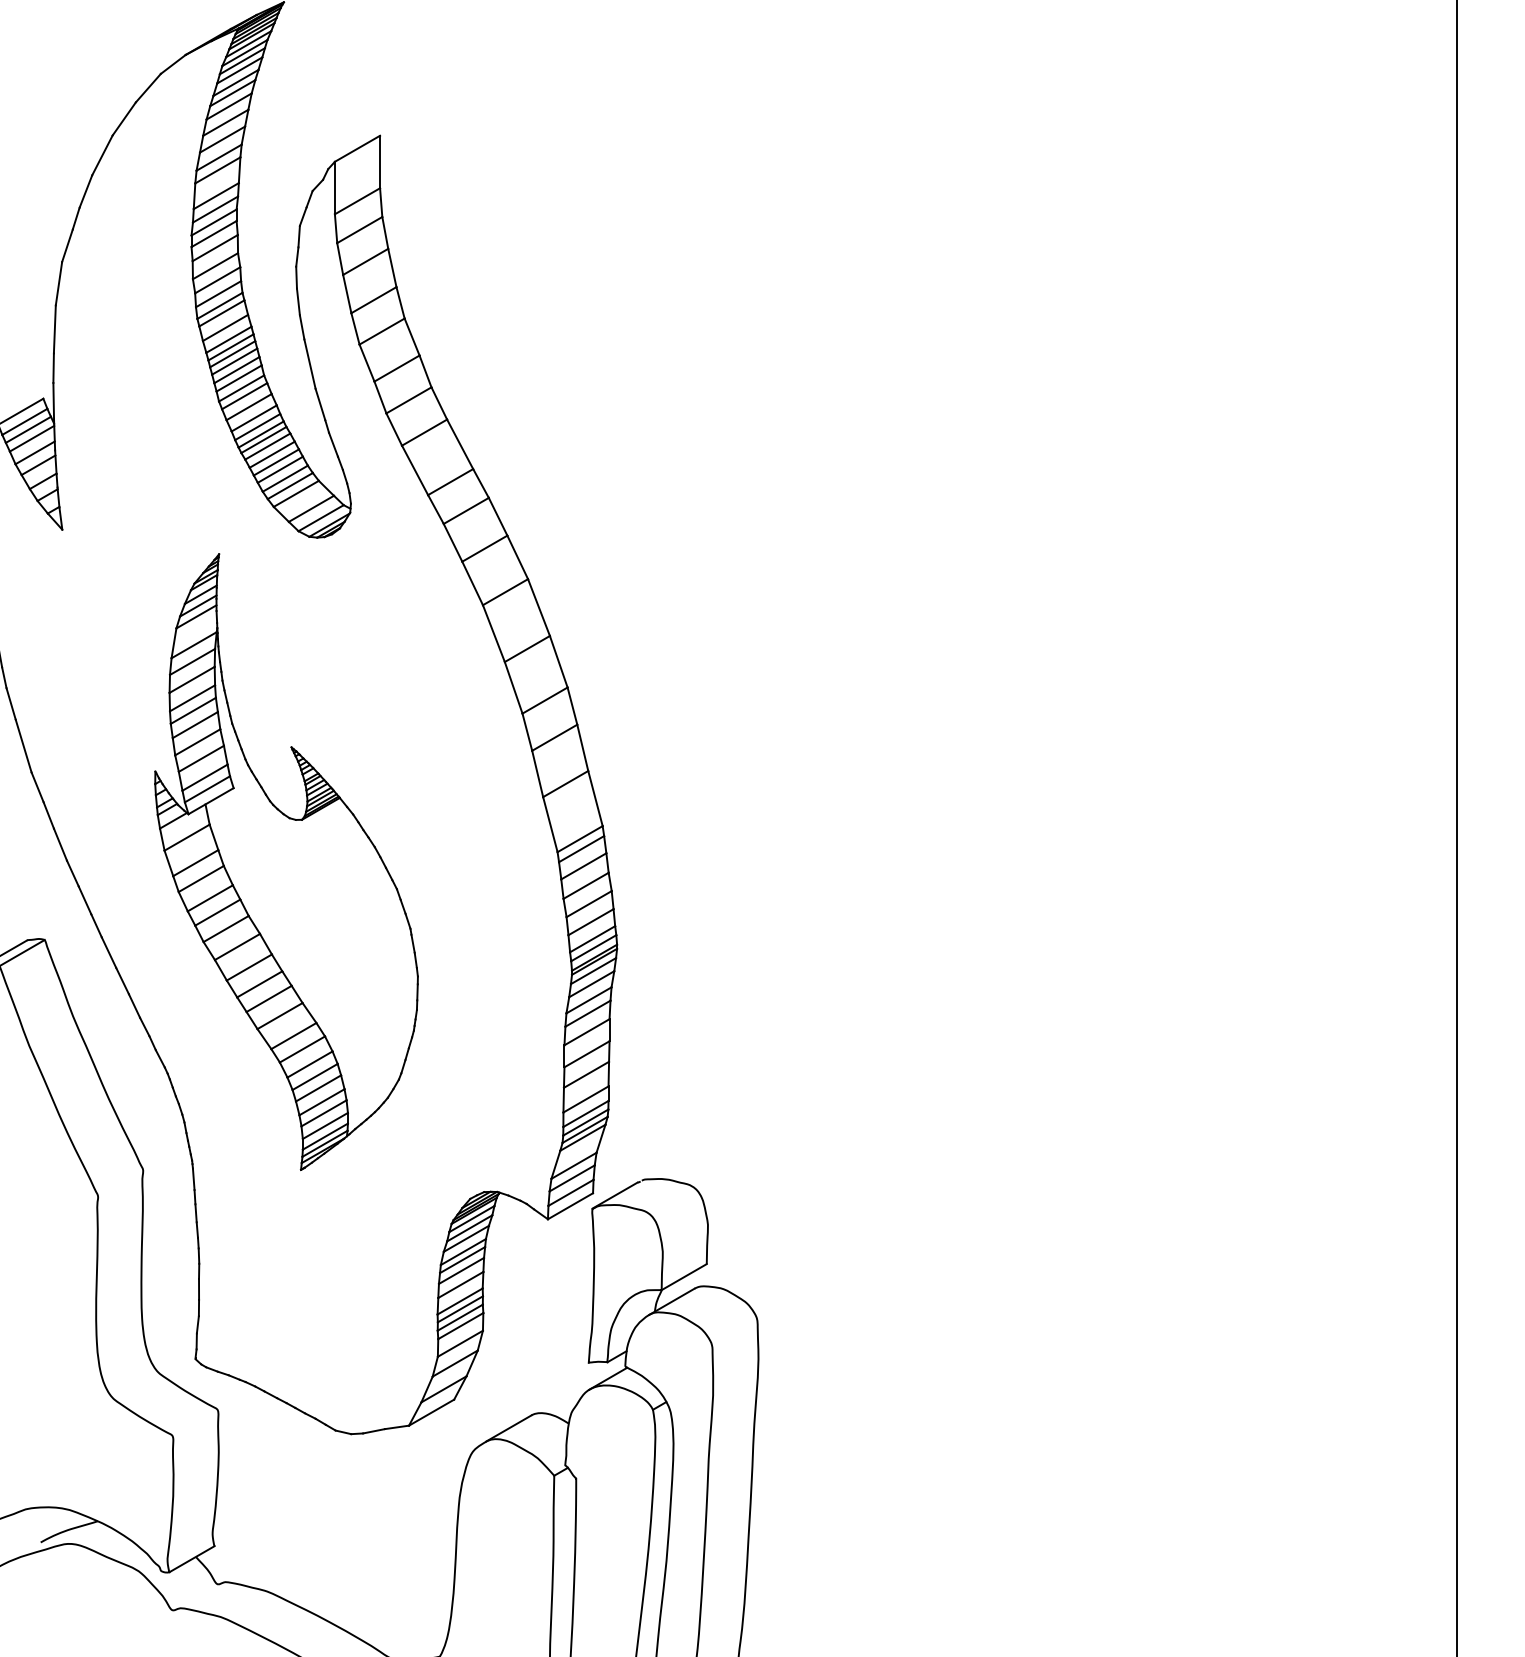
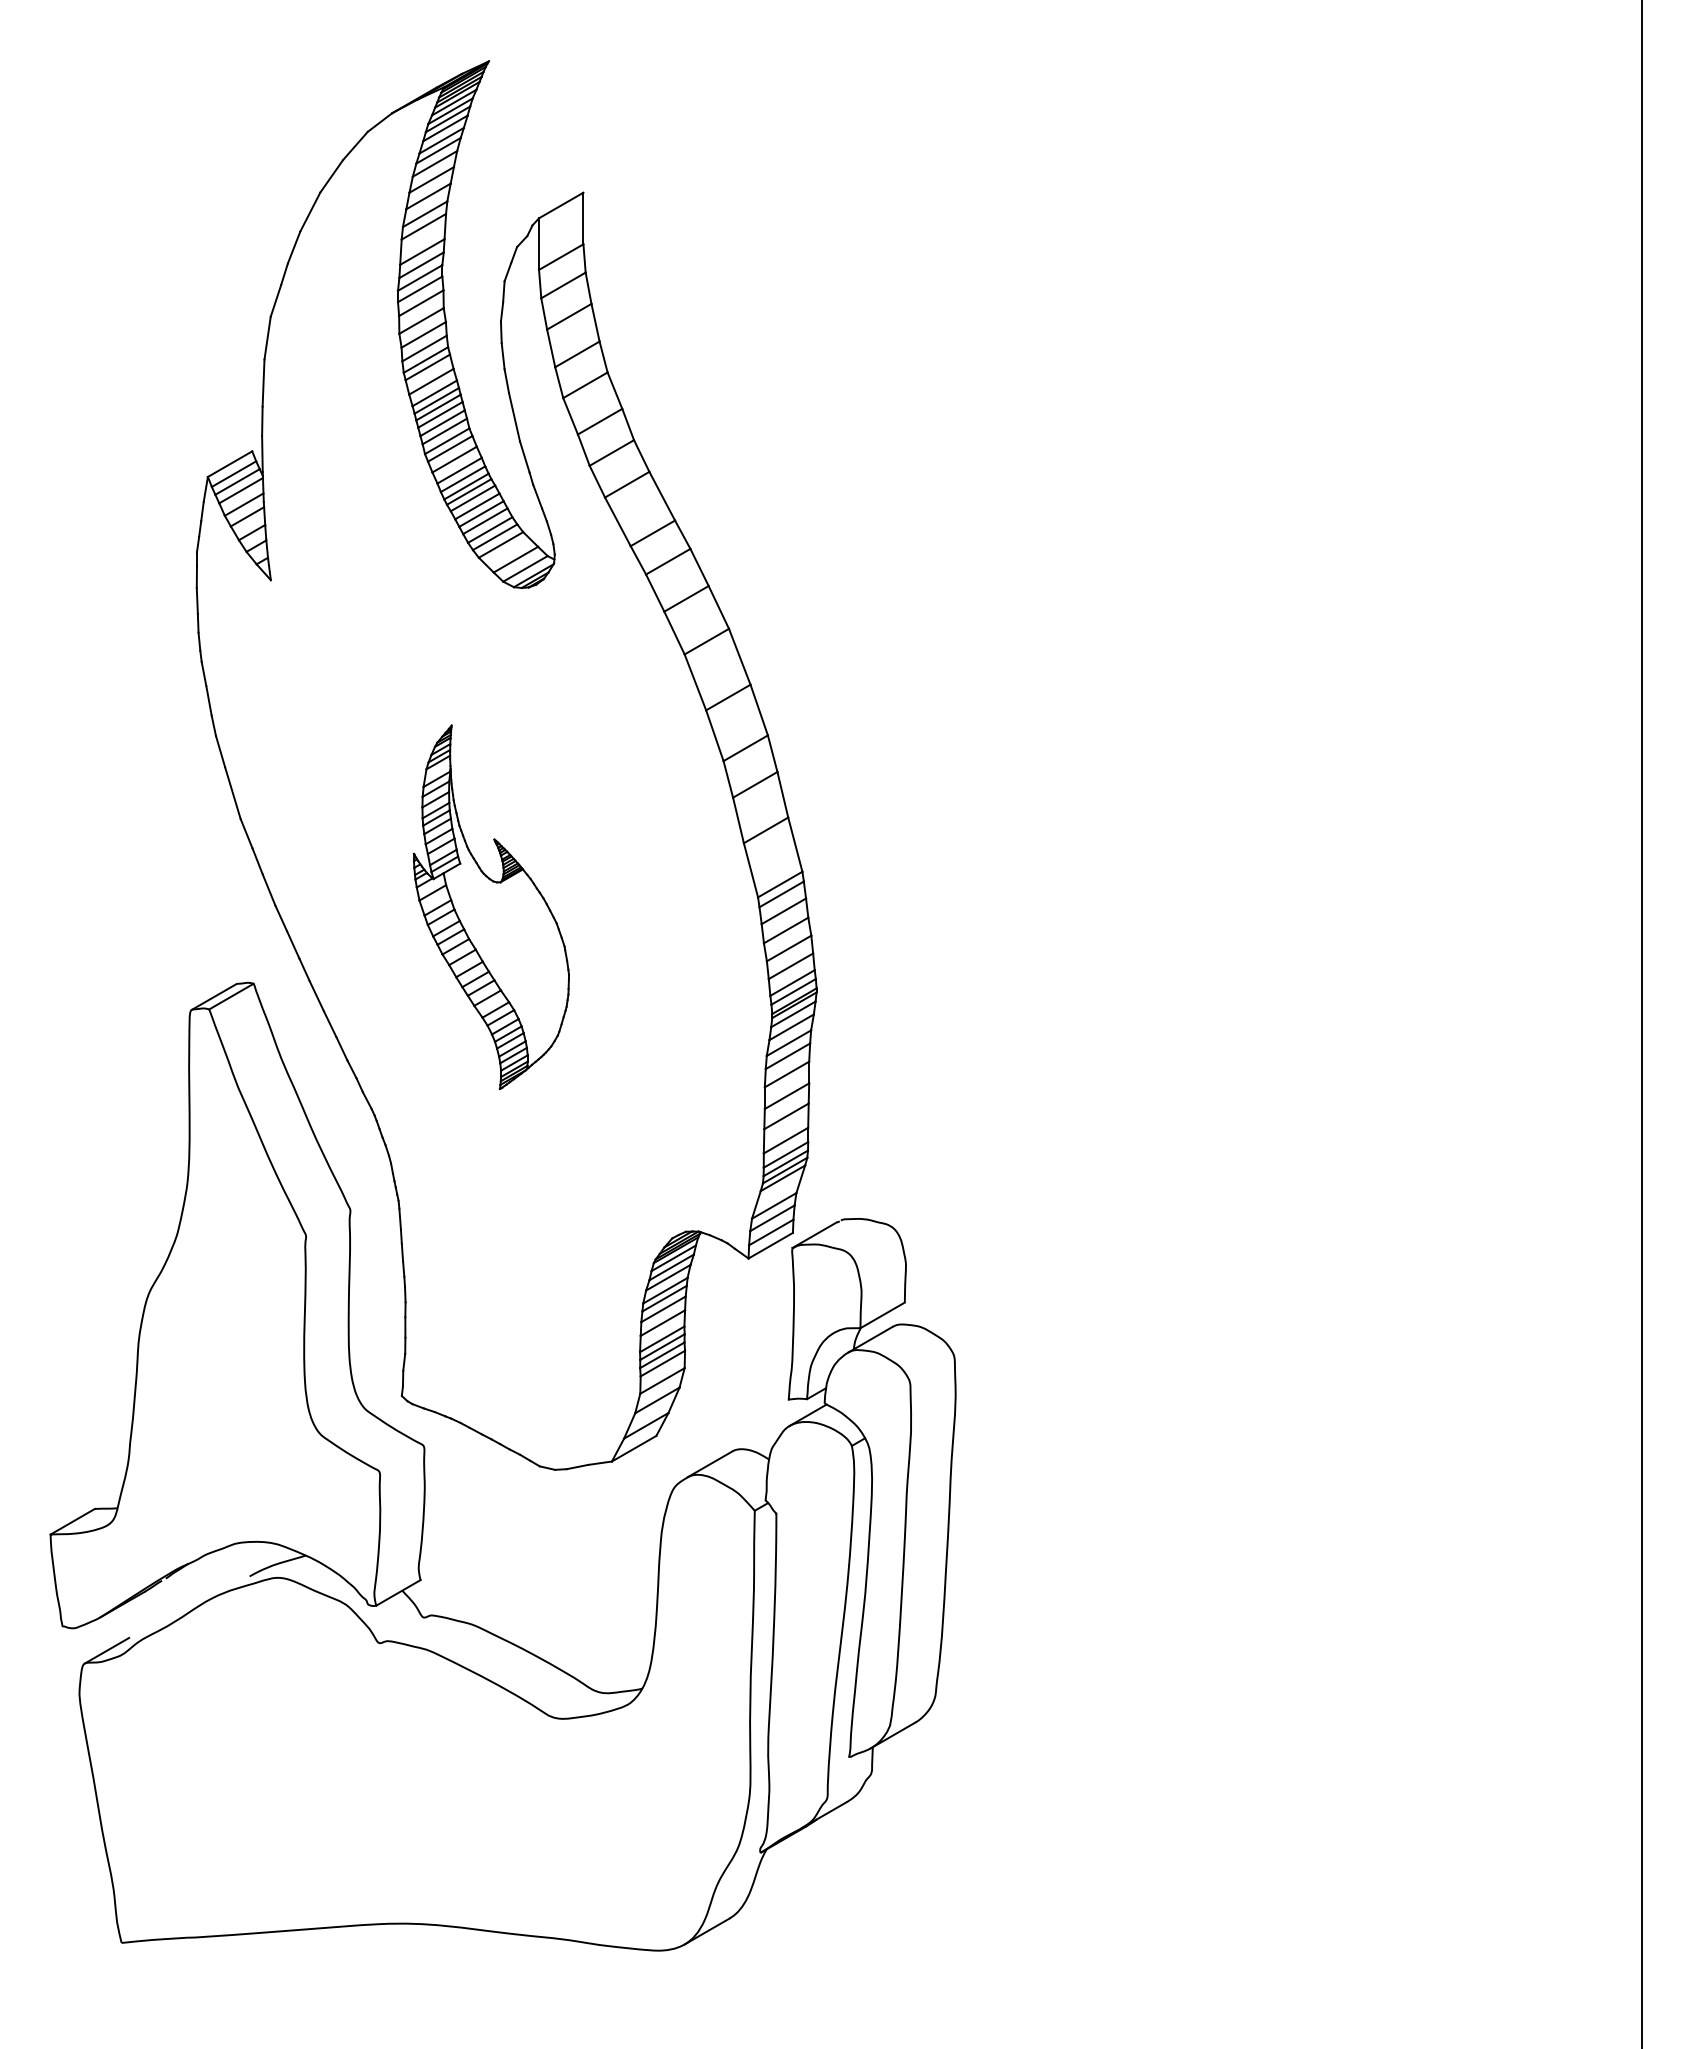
part: (286, 862) -> (491, 907), size x0.6

